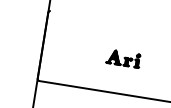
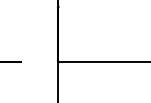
part: (123, 58) -> (121, 34), removed

